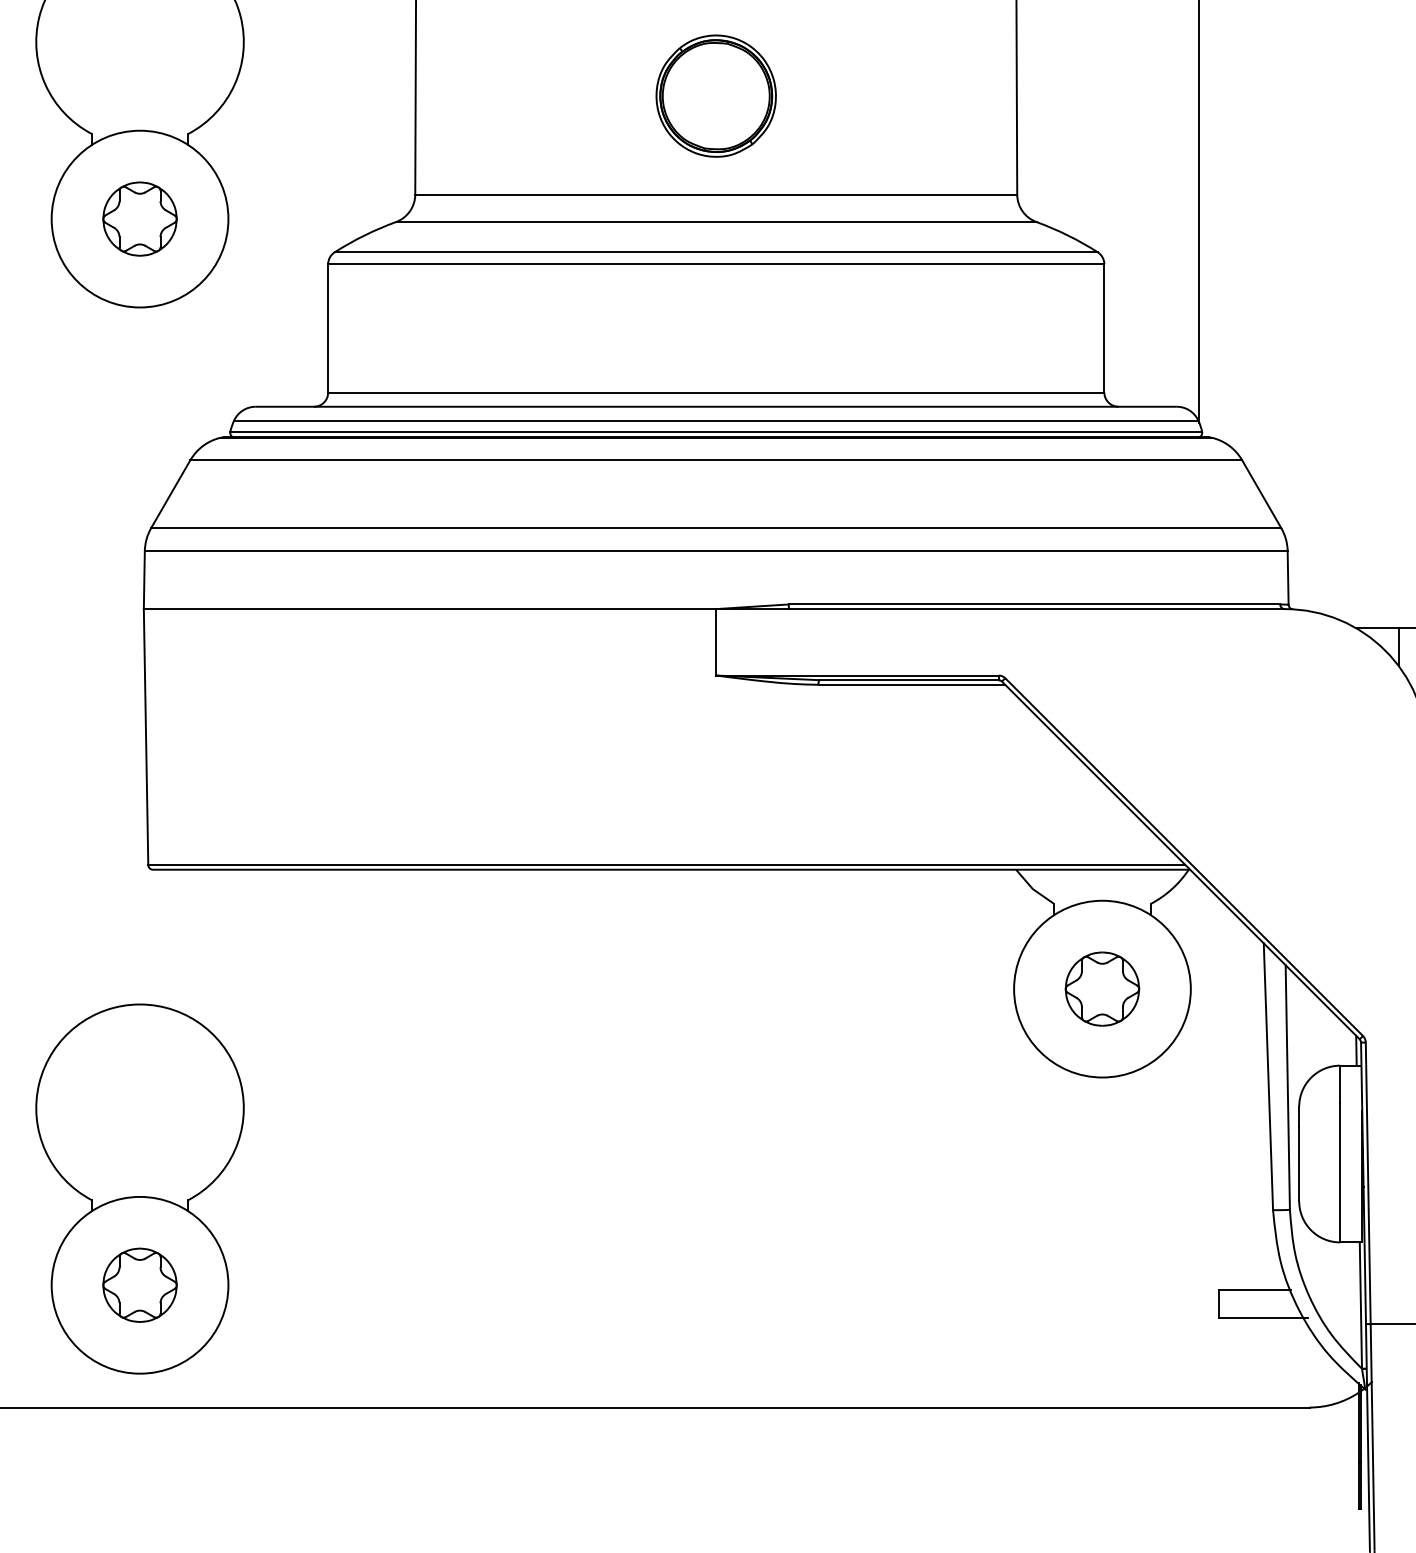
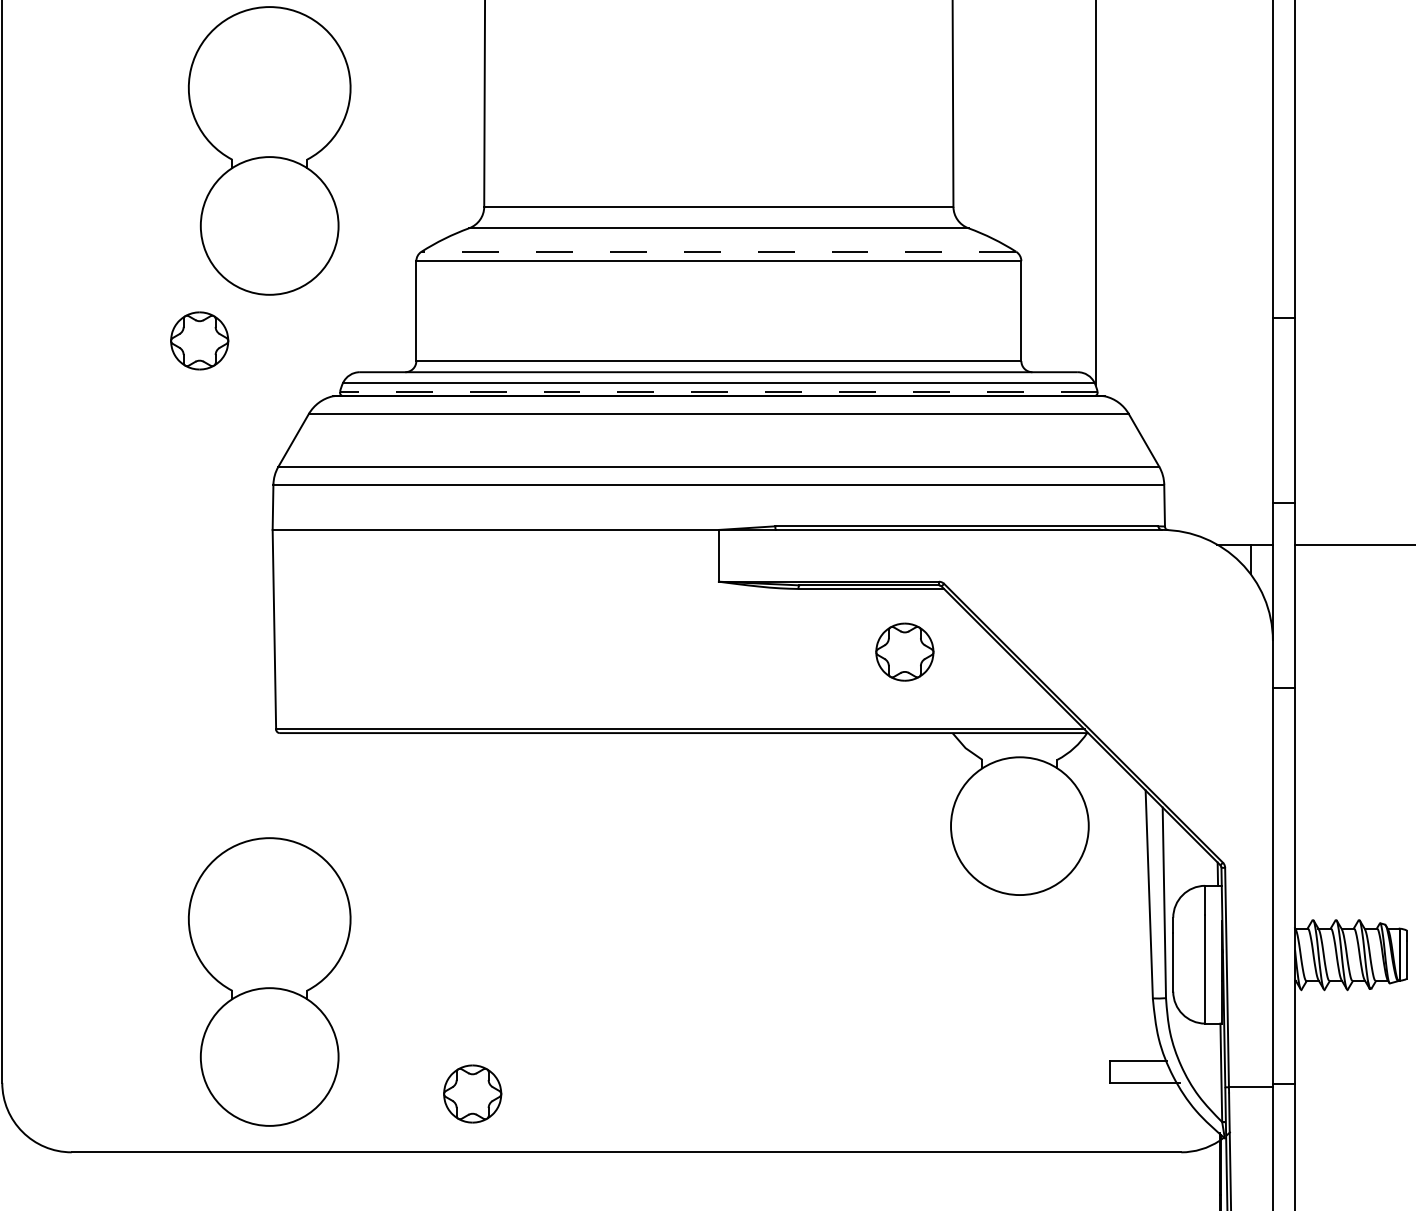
part: (715, 95) -> (718, 129), removed
part: (139, 218) -> (199, 340), moved
line: (715, 251) -> (718, 251), solid -> dashed
line: (715, 431) -> (718, 391), solid -> dashed
part: (1101, 988) -> (904, 651), moved
part: (139, 1284) -> (472, 1093), moved

